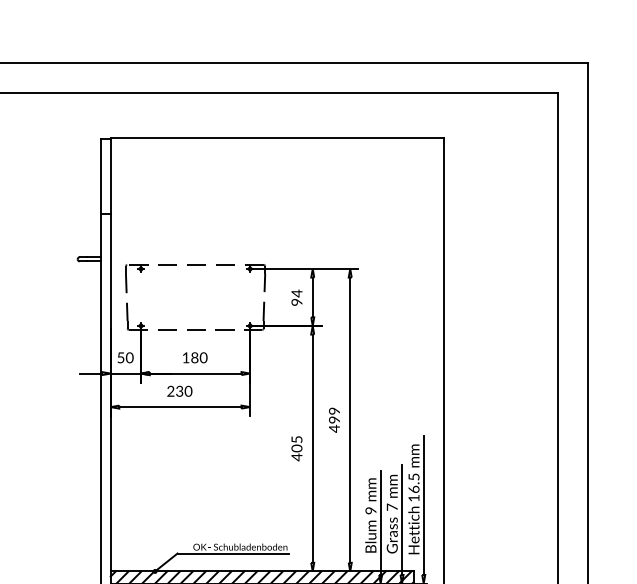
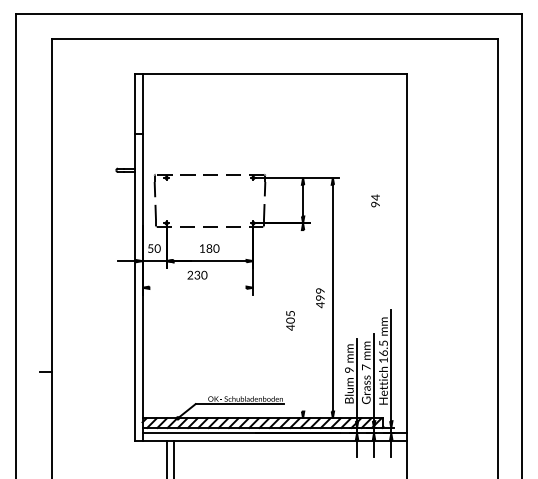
text: (296, 297) -> (375, 200), moved
line: (179, 406) -> (197, 287), removed
line: (313, 448) -> (303, 320), removed

